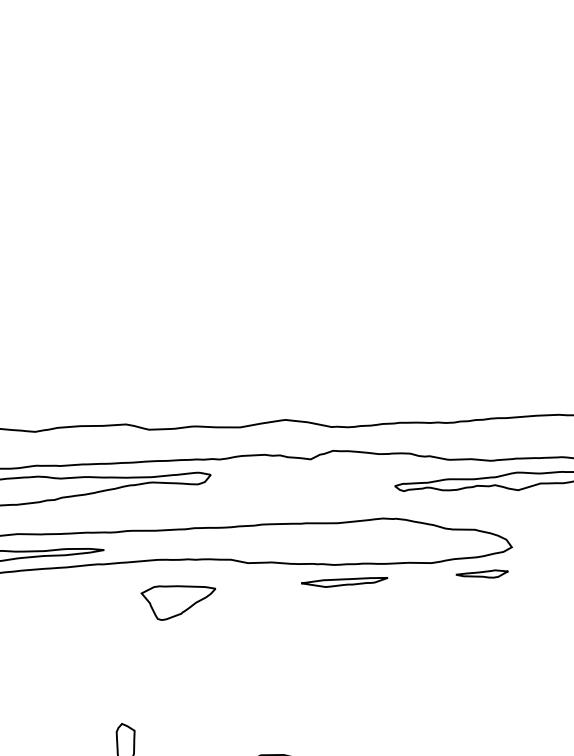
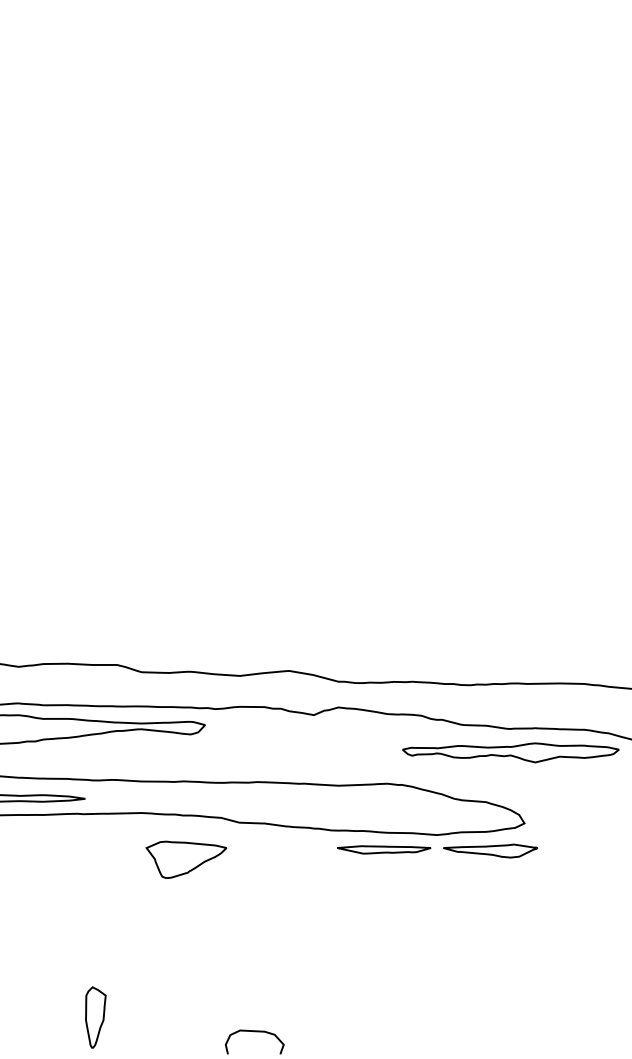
part: (481, 574) -> (490, 850), size x1.67
part: (345, 581) -> (384, 849), moved
part: (179, 601) -> (186, 859), moved

